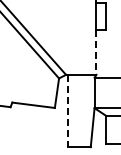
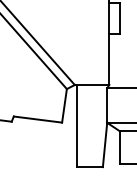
line: (96, 52) -> (109, 59), dashed -> solid
line: (67, 111) -> (76, 126), dashed -> solid

